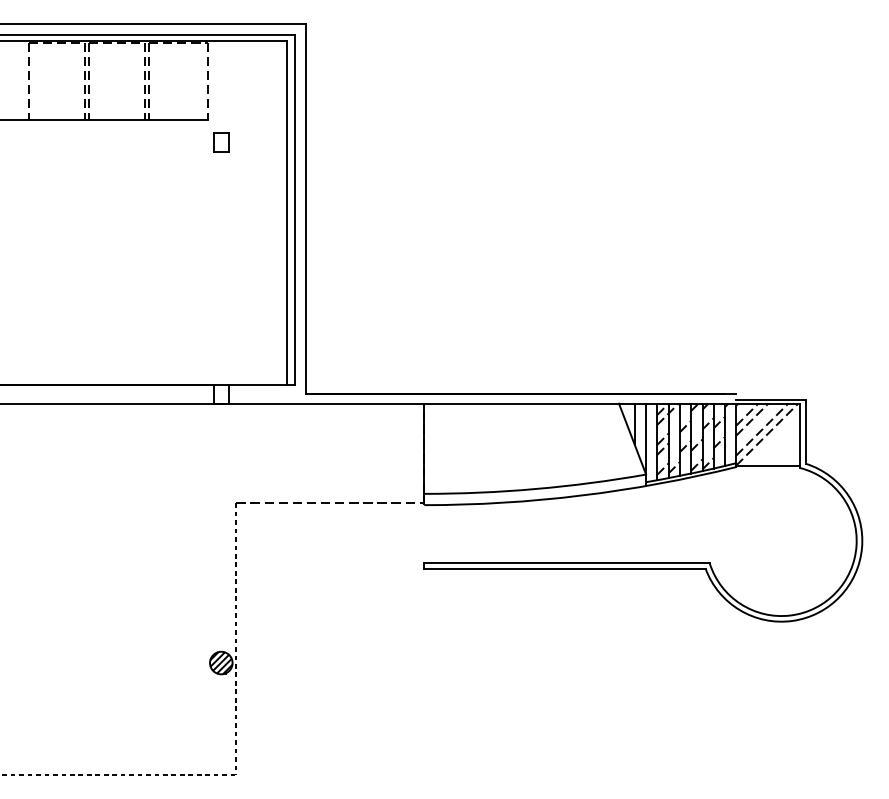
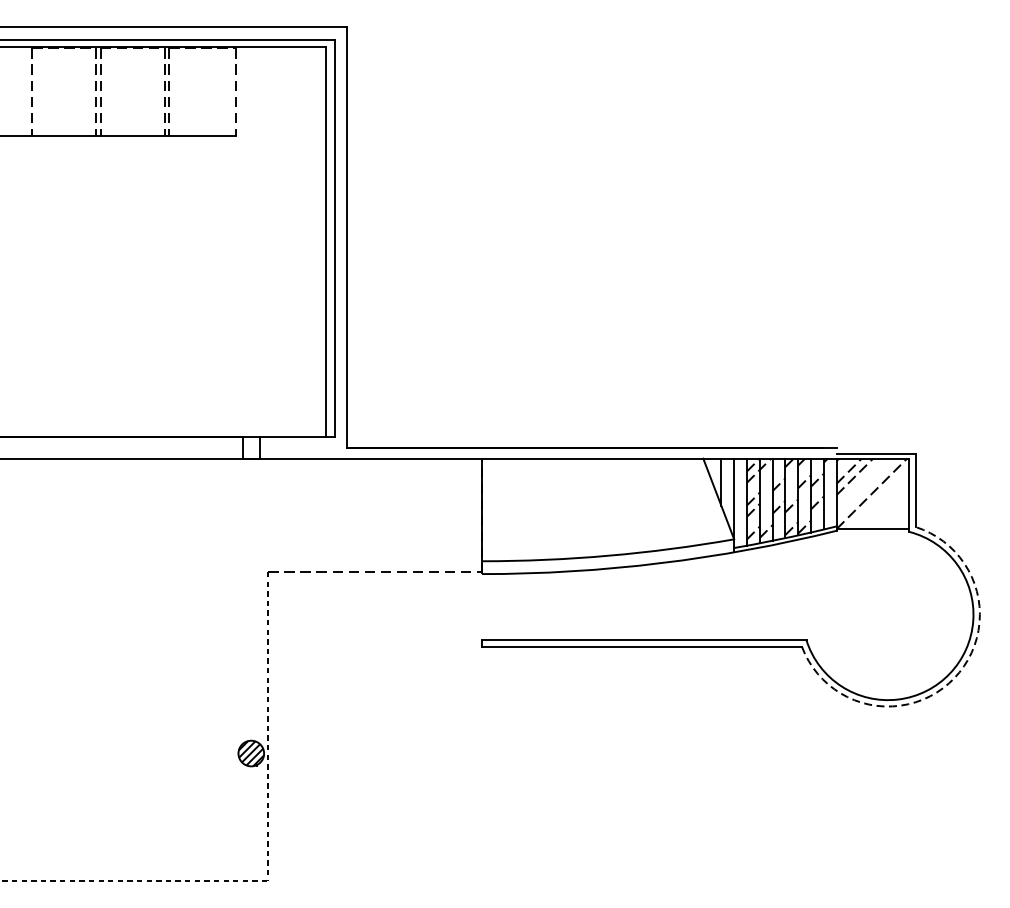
part: (221, 142) -> (251, 161), removed
line: (762, 429) -> (866, 488), removed
arc: (840, 596) -> (955, 677), solid -> dashed

